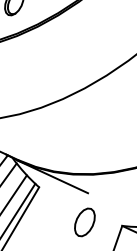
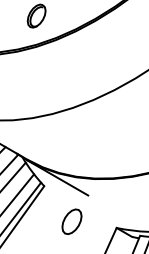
part: (84, 222) -> (71, 221), moved

